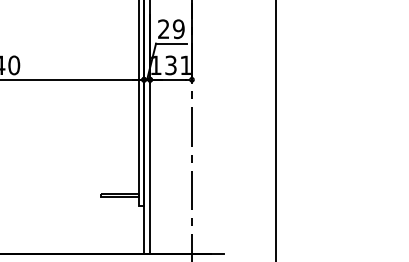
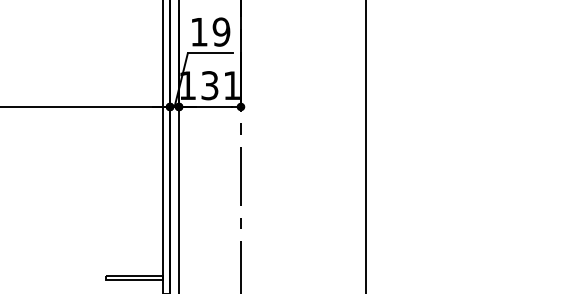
text: (163, 28) -> (198, 31), 29 -> 19

